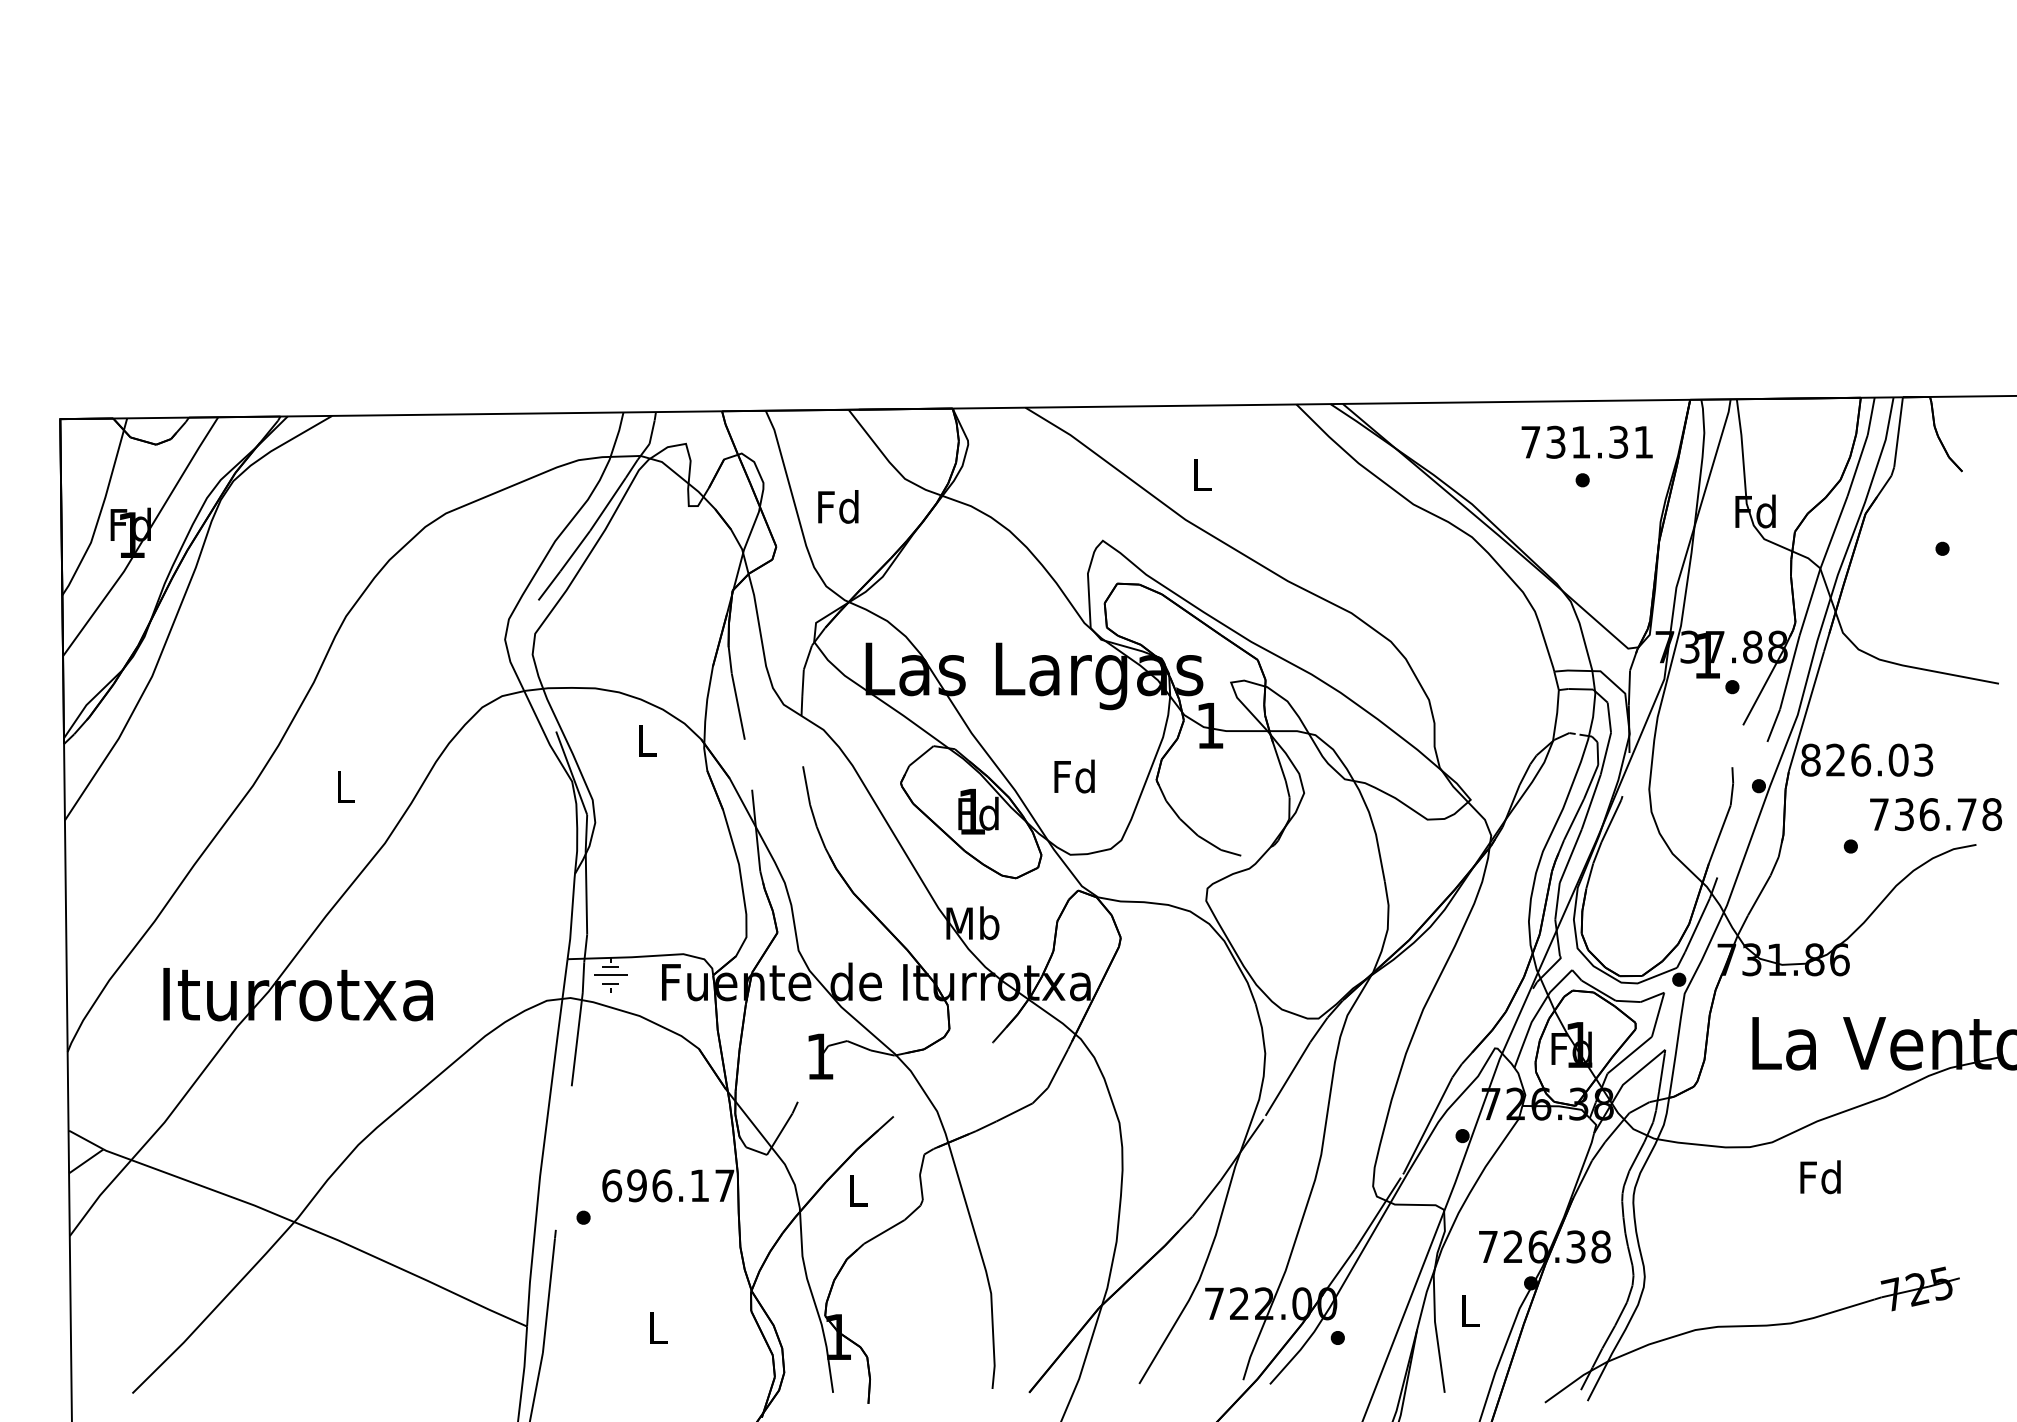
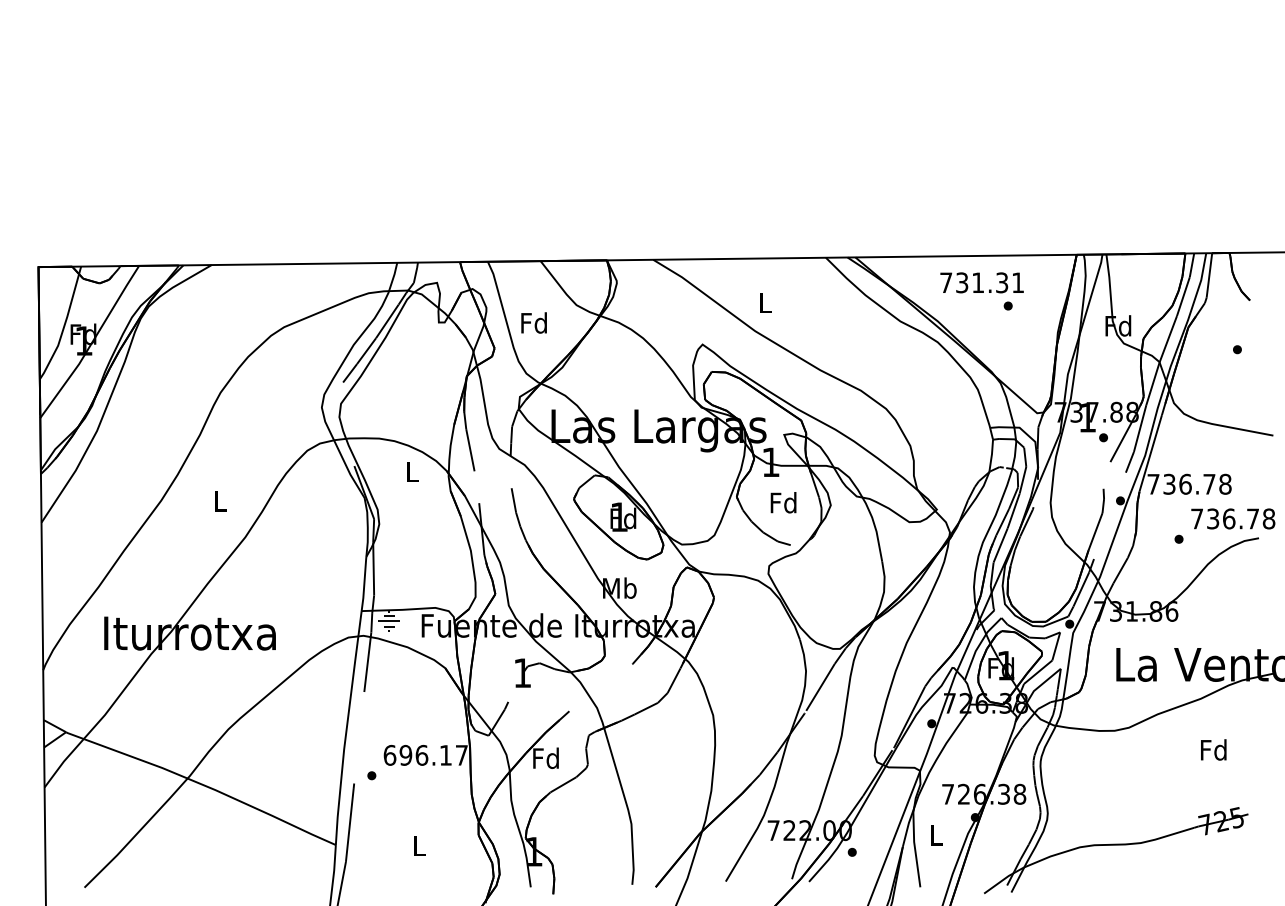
text: (1586, 441) -> (981, 282), moved
text: (1867, 758) -> (1189, 483), 826.03 -> 736.78
text: (1074, 776) -> (783, 502), moved
text: (1820, 1176) -> (1213, 749), moved
text: (856, 1189) -> (545, 757), L -> Fd

